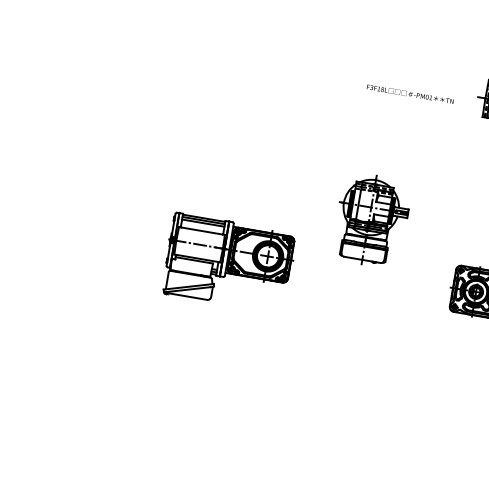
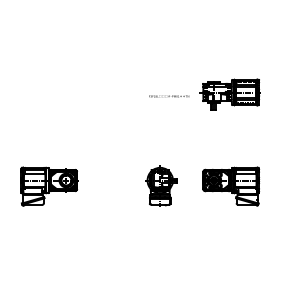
part: (372, 218) -> (161, 185), moved
part: (229, 263) -> (49, 186), moved

